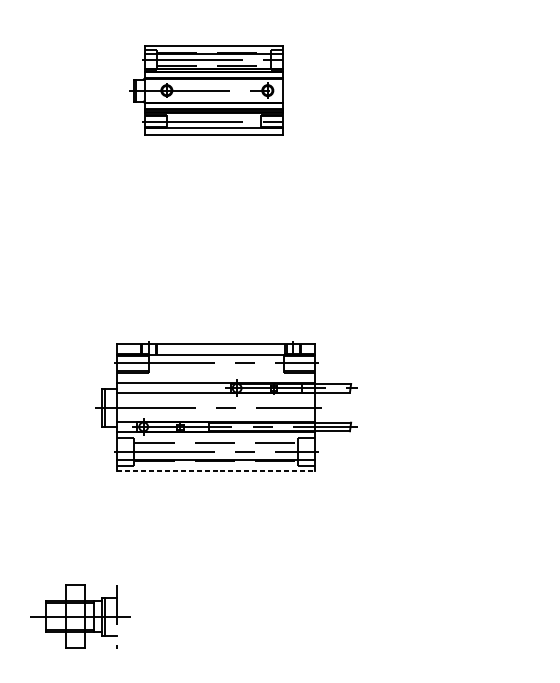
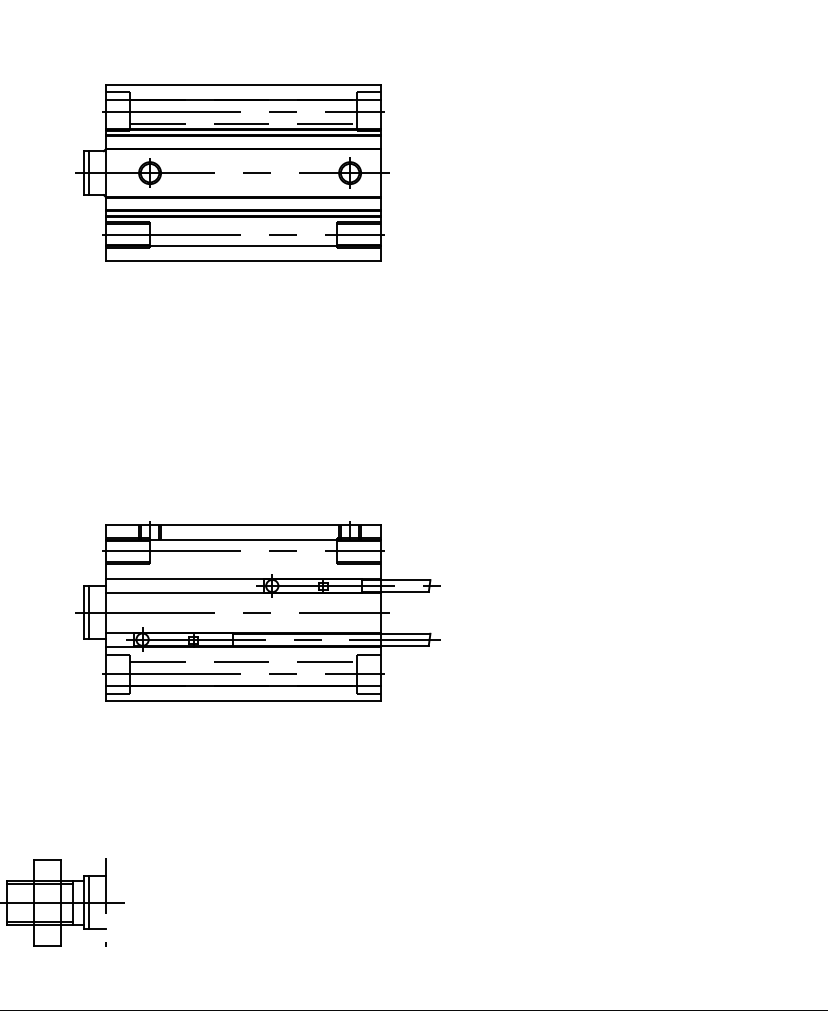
part: (208, 90) -> (232, 172), size x1.43
line: (217, 470) -> (244, 700), dashed -> solid

